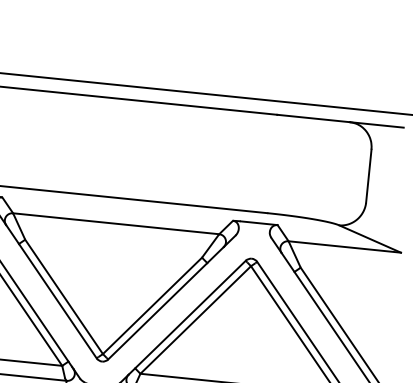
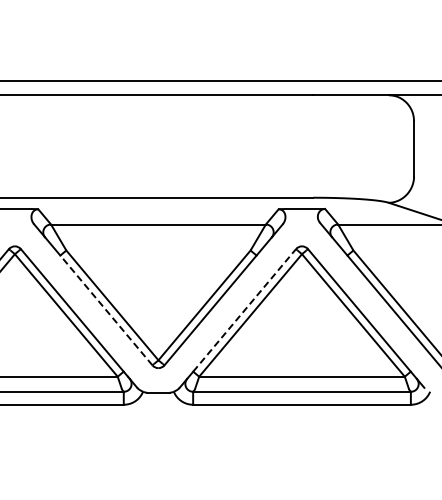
line: (57, 301) -> (106, 310), solid -> dashed
line: (190, 314) -> (244, 310), solid -> dashed

